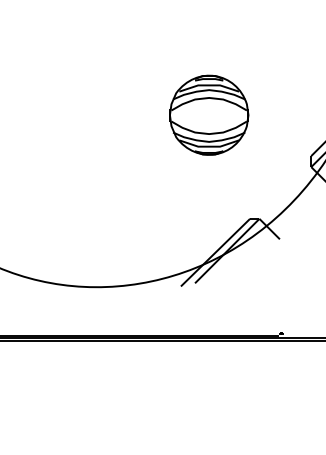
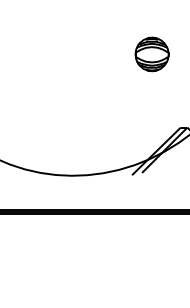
part: (209, 114) -> (152, 54), size x0.6

